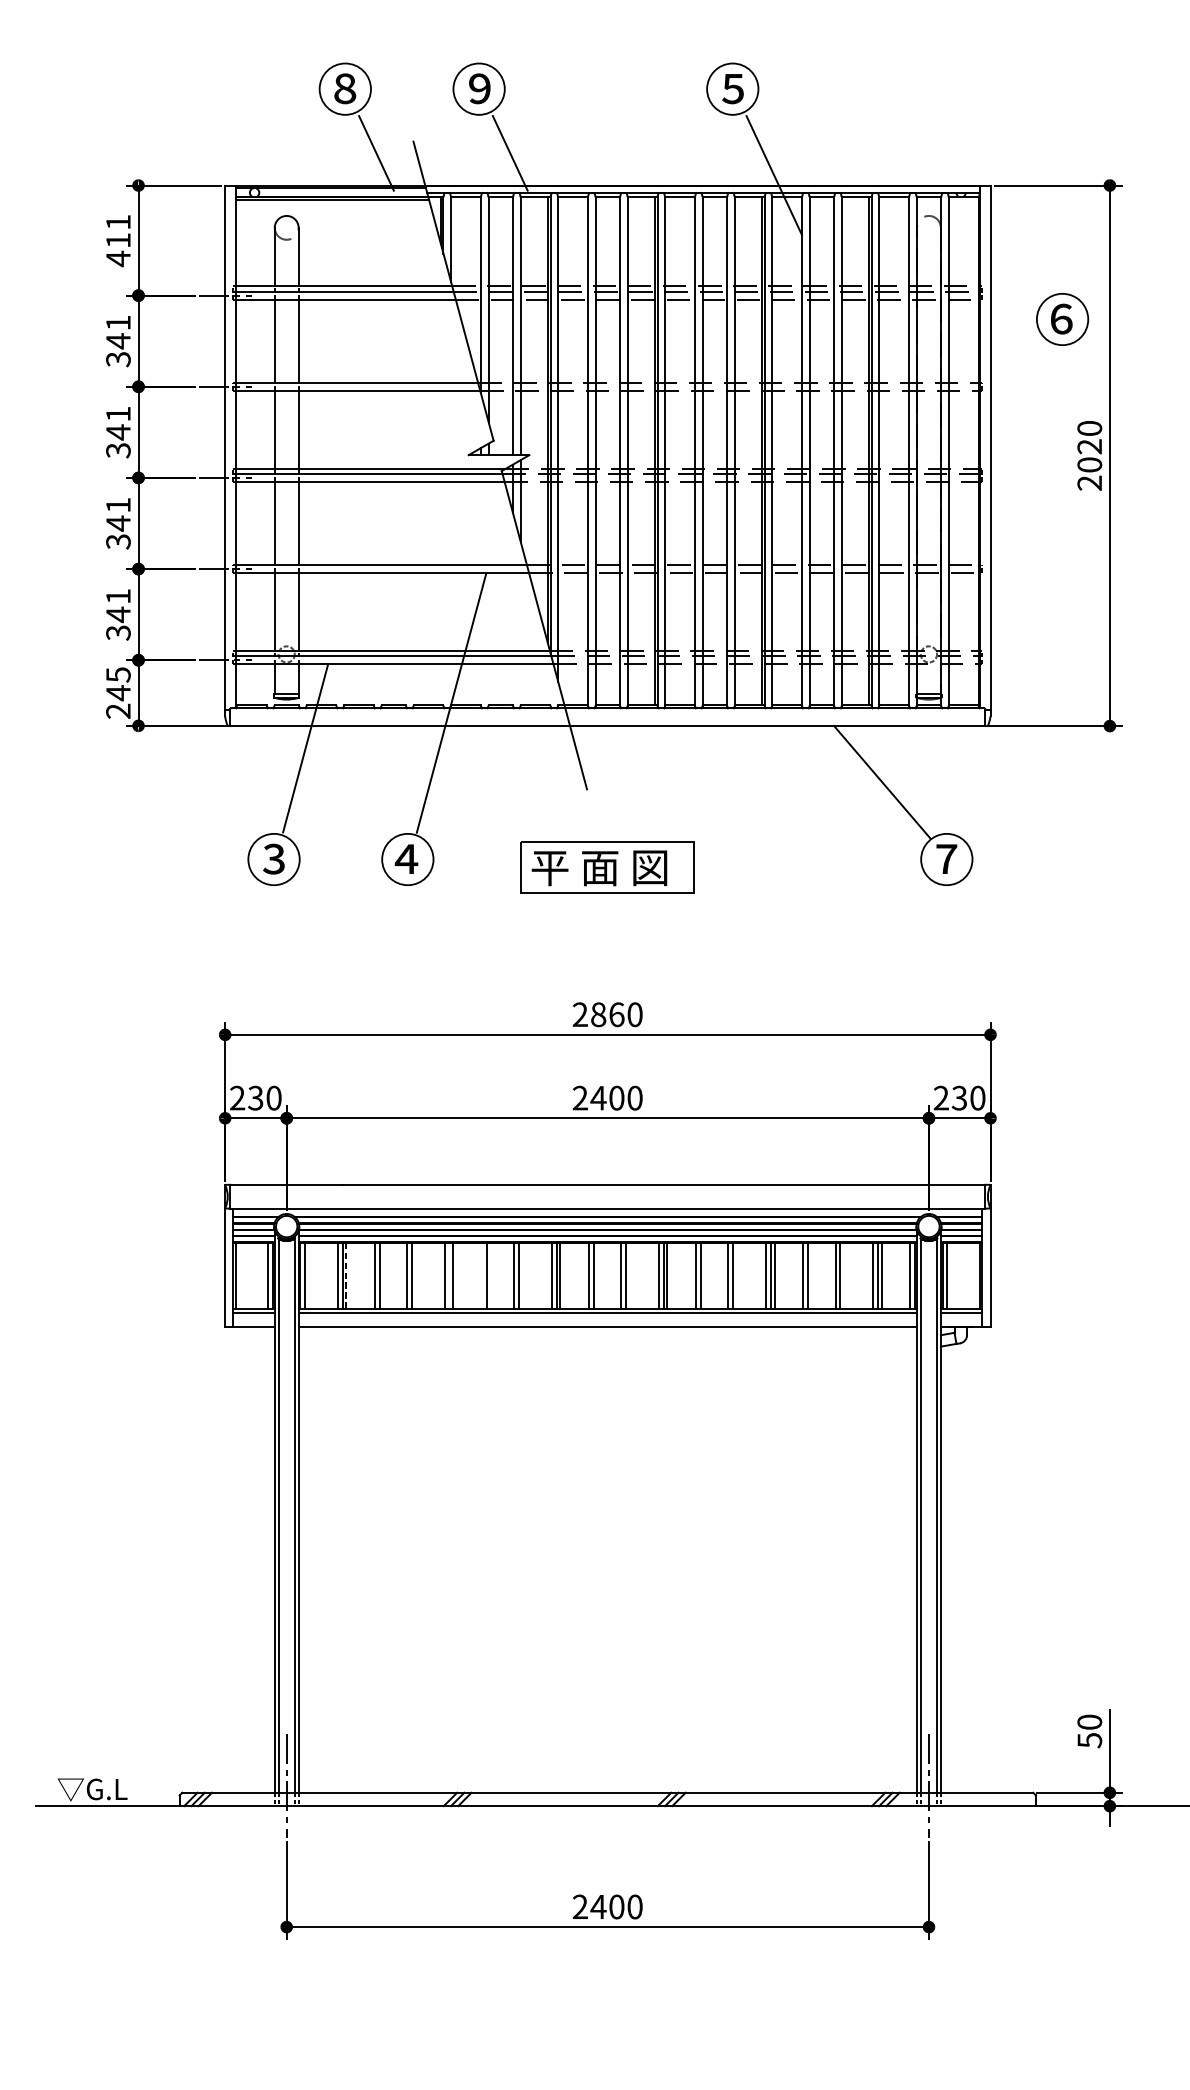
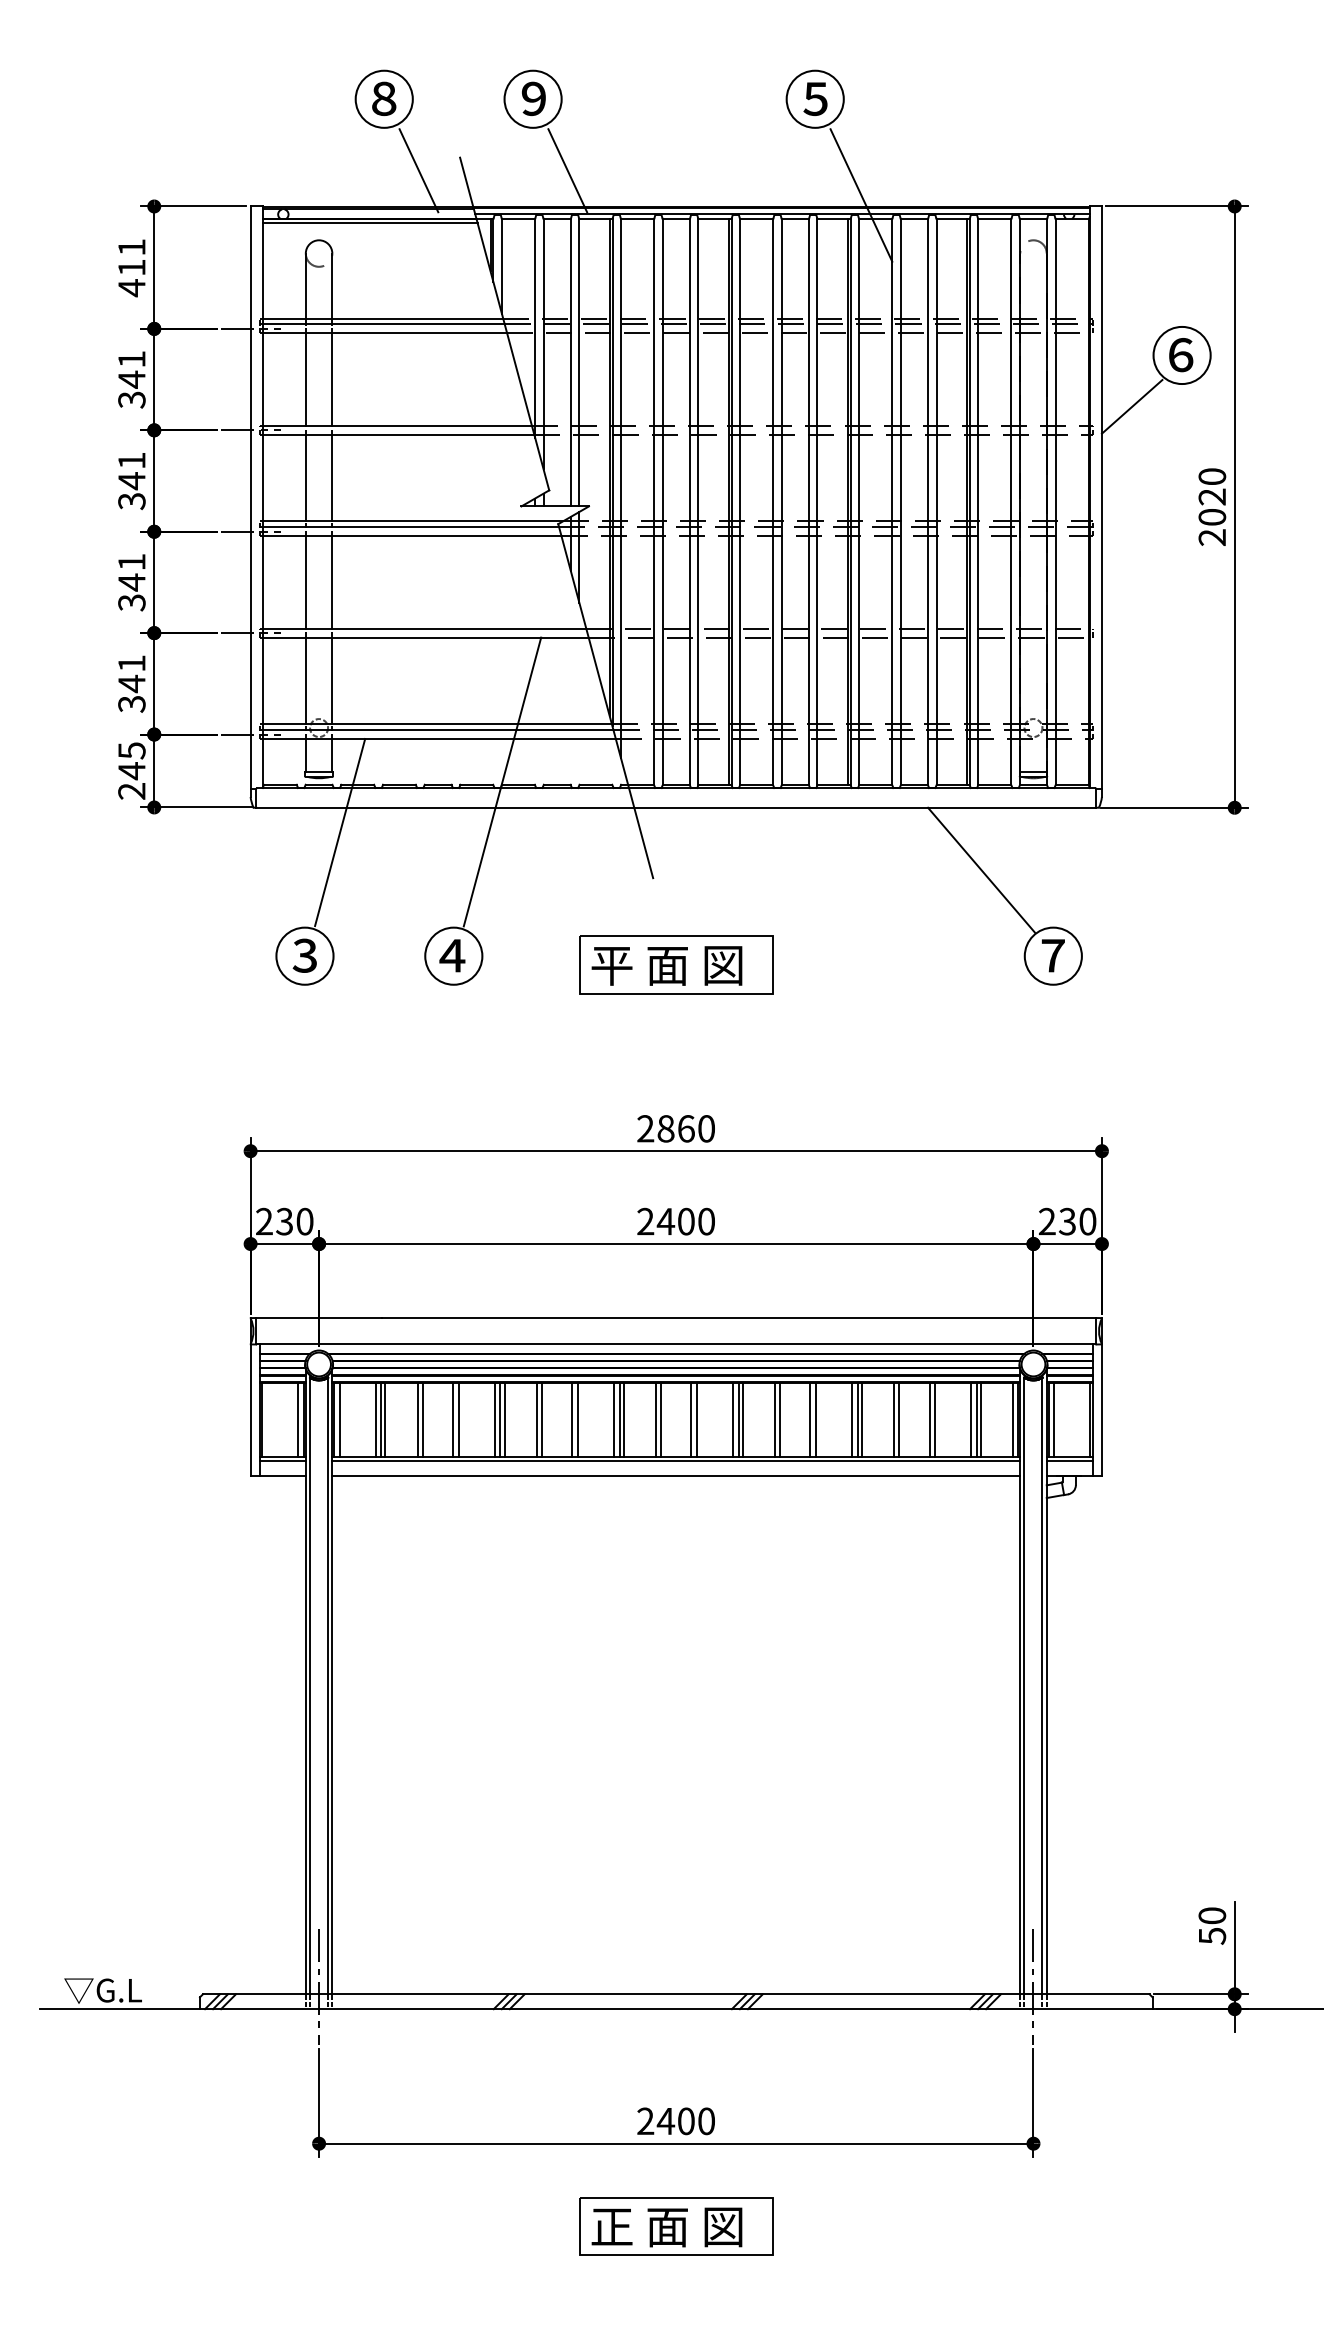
line: (1017, 365) -> (1131, 406), added
line: (346, 1276) -> (385, 1419), dashed -> solid
line: (449, 1276) -> (500, 1419), added
line: (482, 1276) -> (536, 1419), added
part: (608, 2001) -> (676, 2226), added

